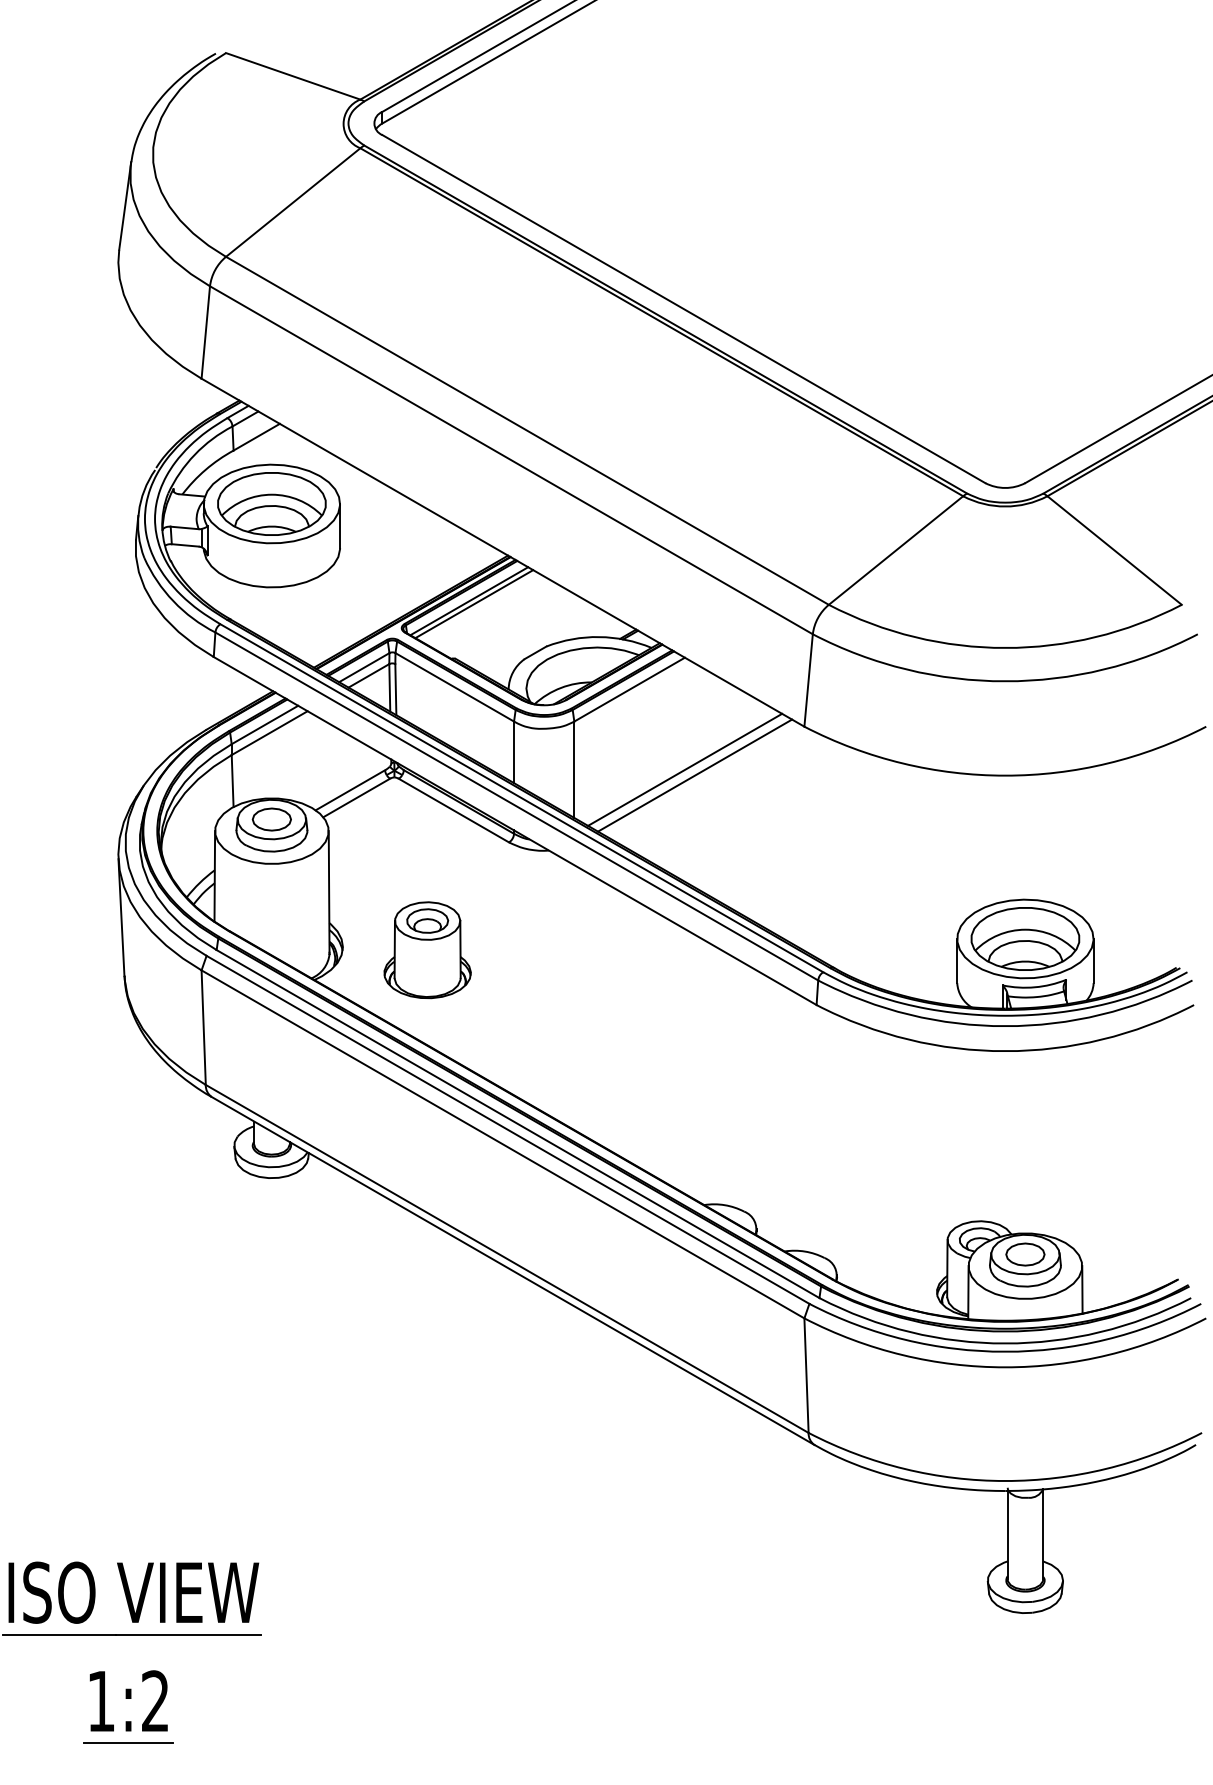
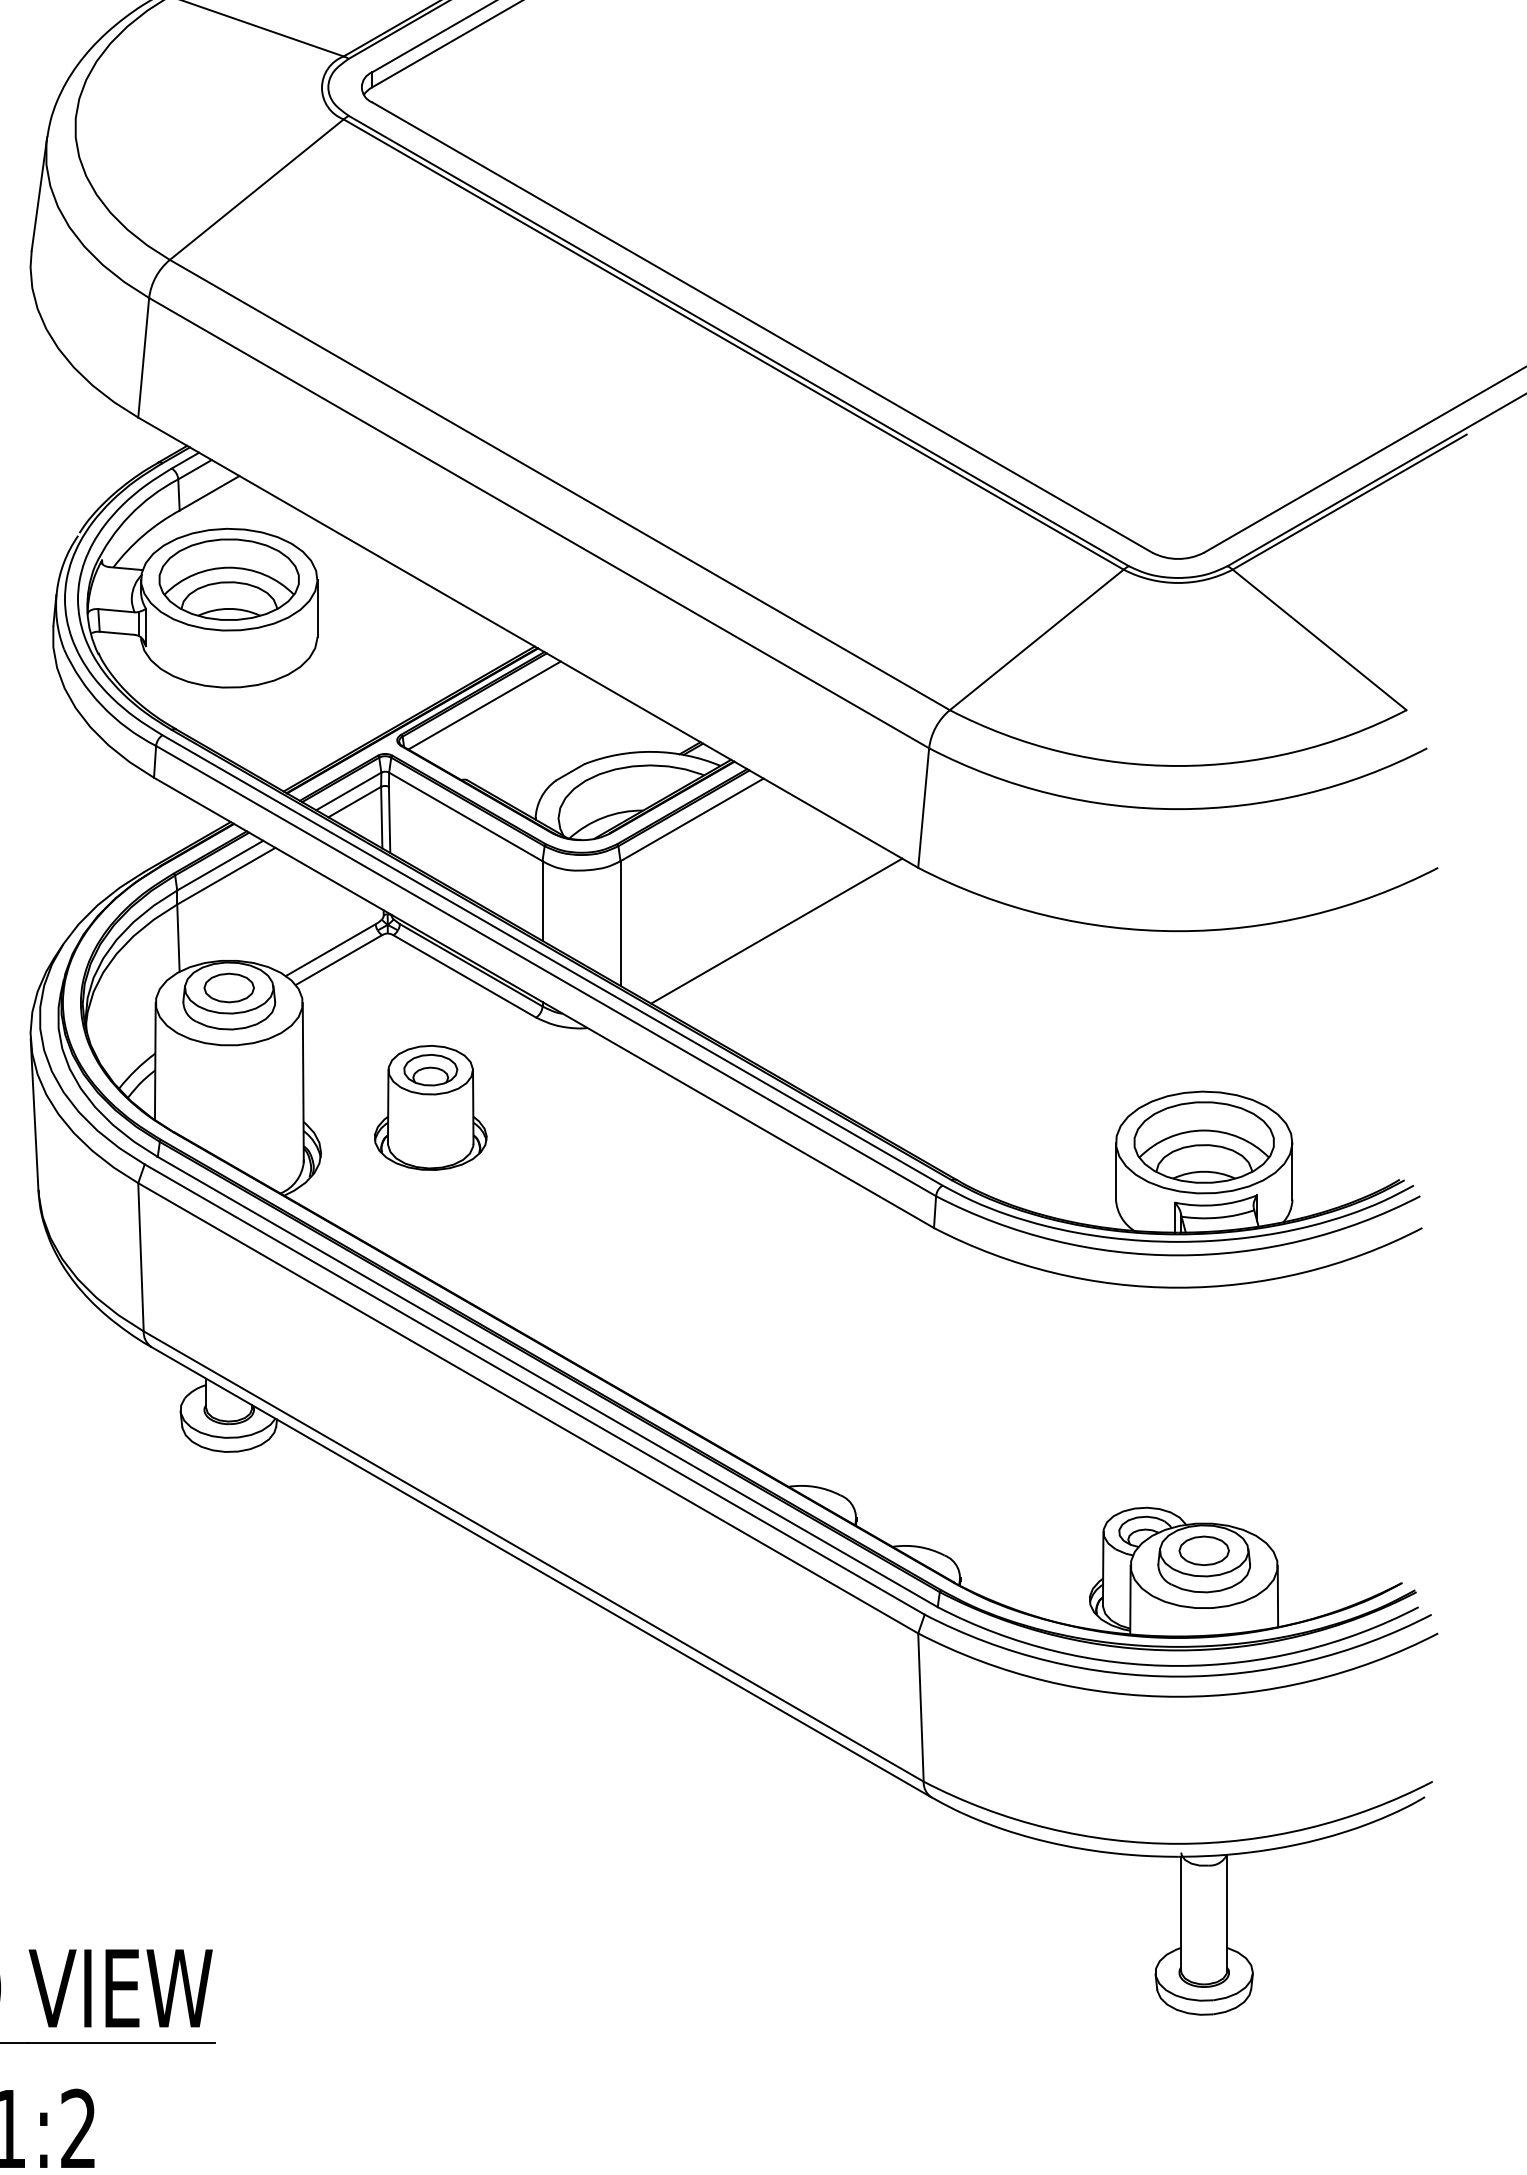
line: (474, 604) -> (491, 709), removed
line: (685, 769) -> (764, 923), removed
part: (427, 950) -> (430, 1108), moved

